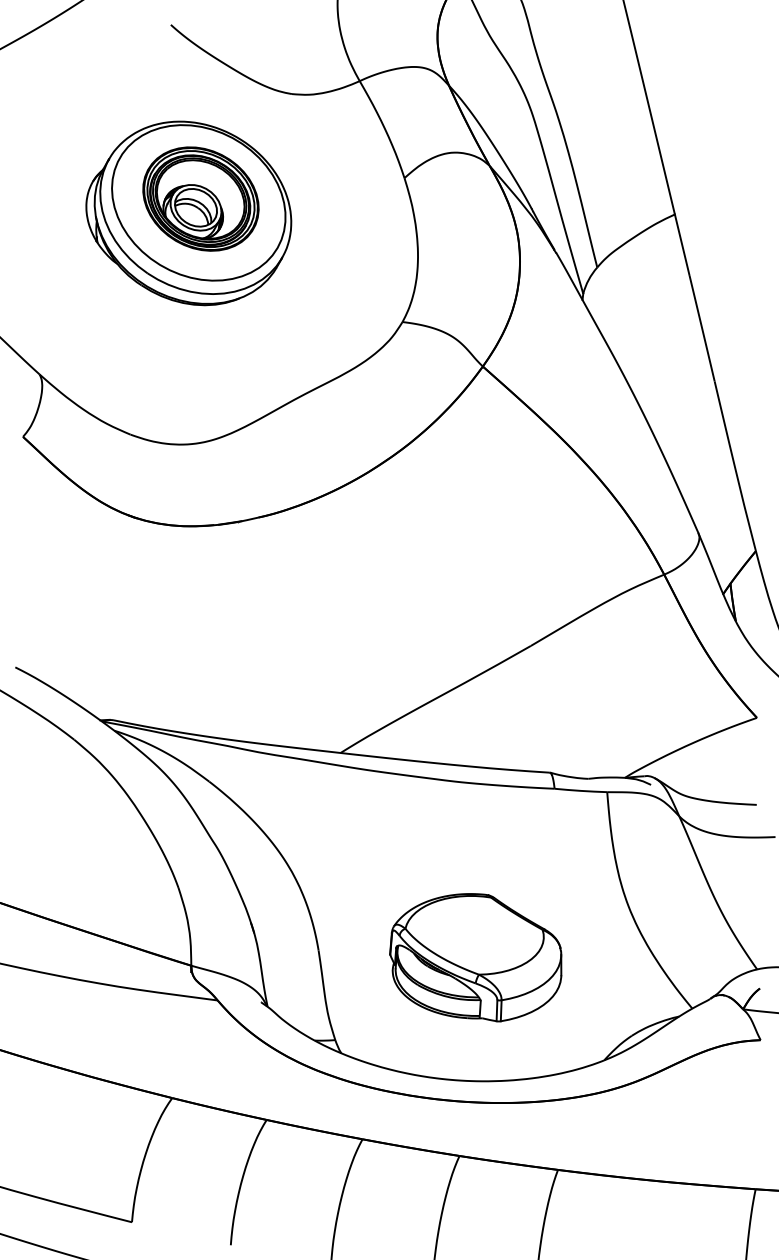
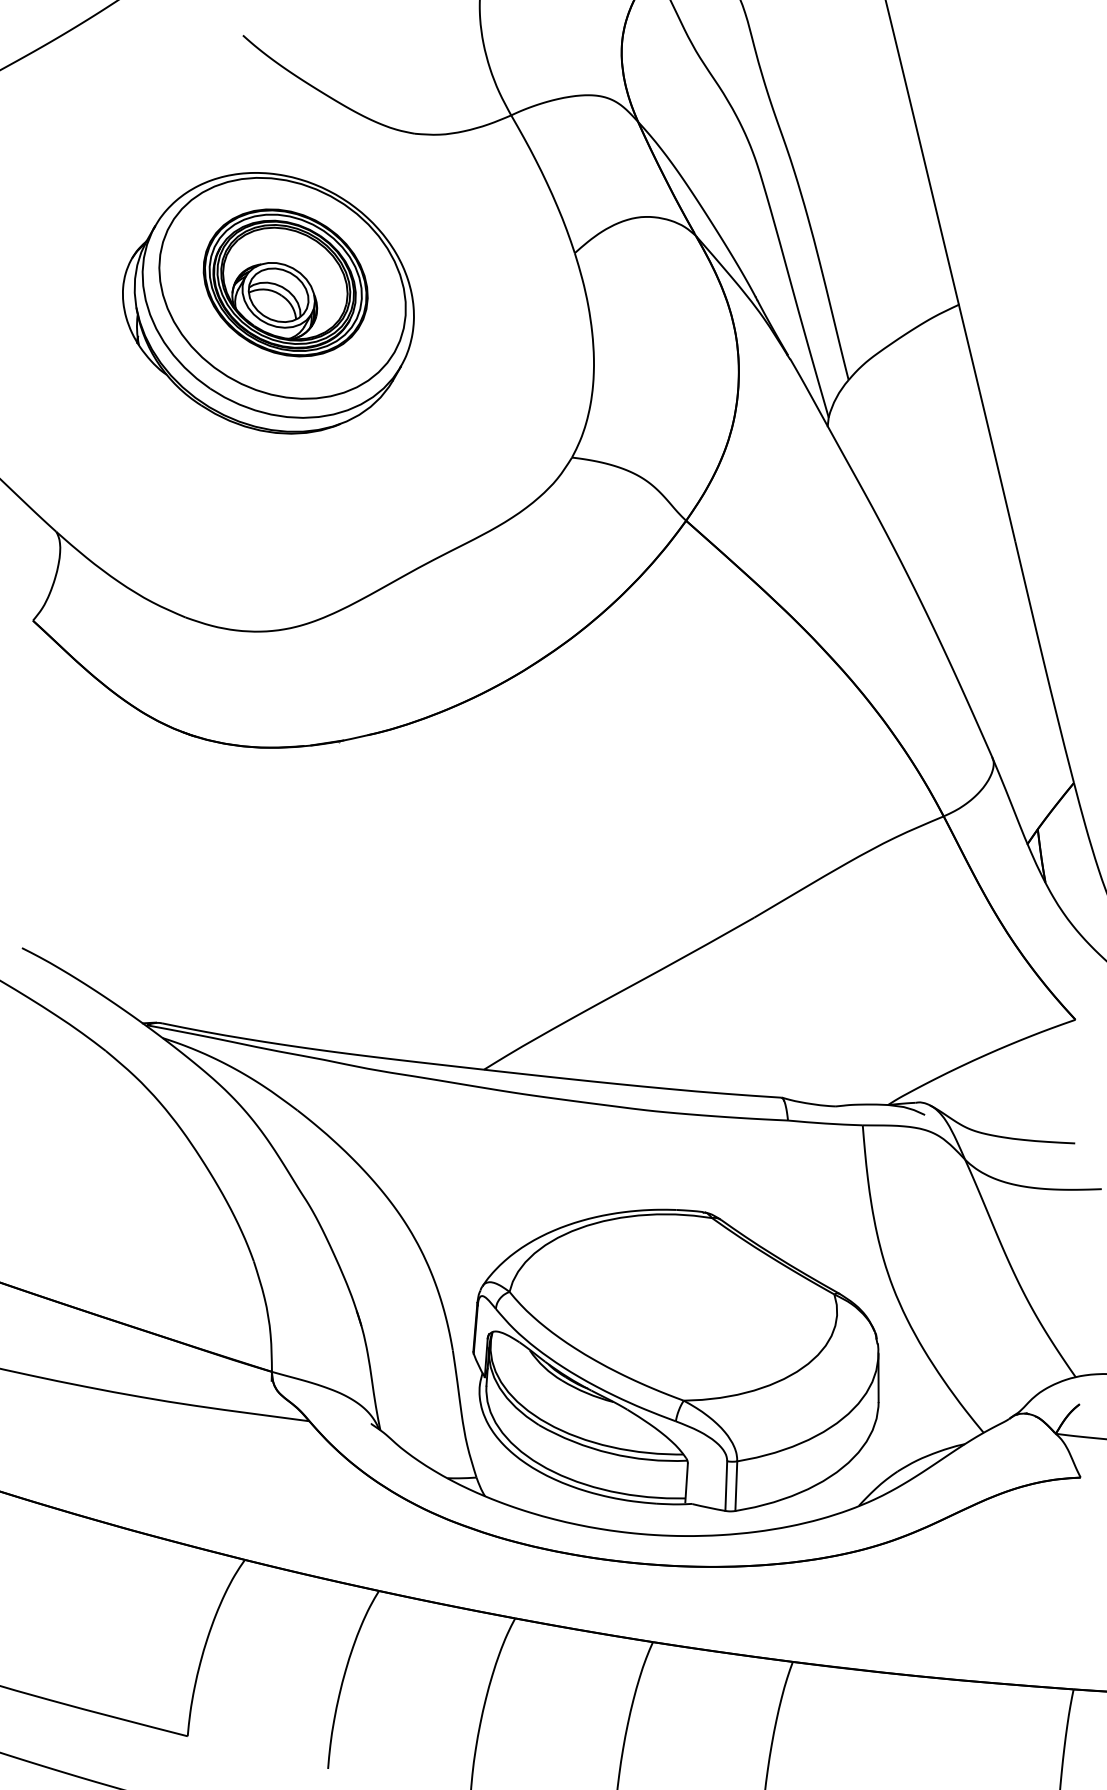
part: (475, 957) -> (675, 1360), size x1.67

